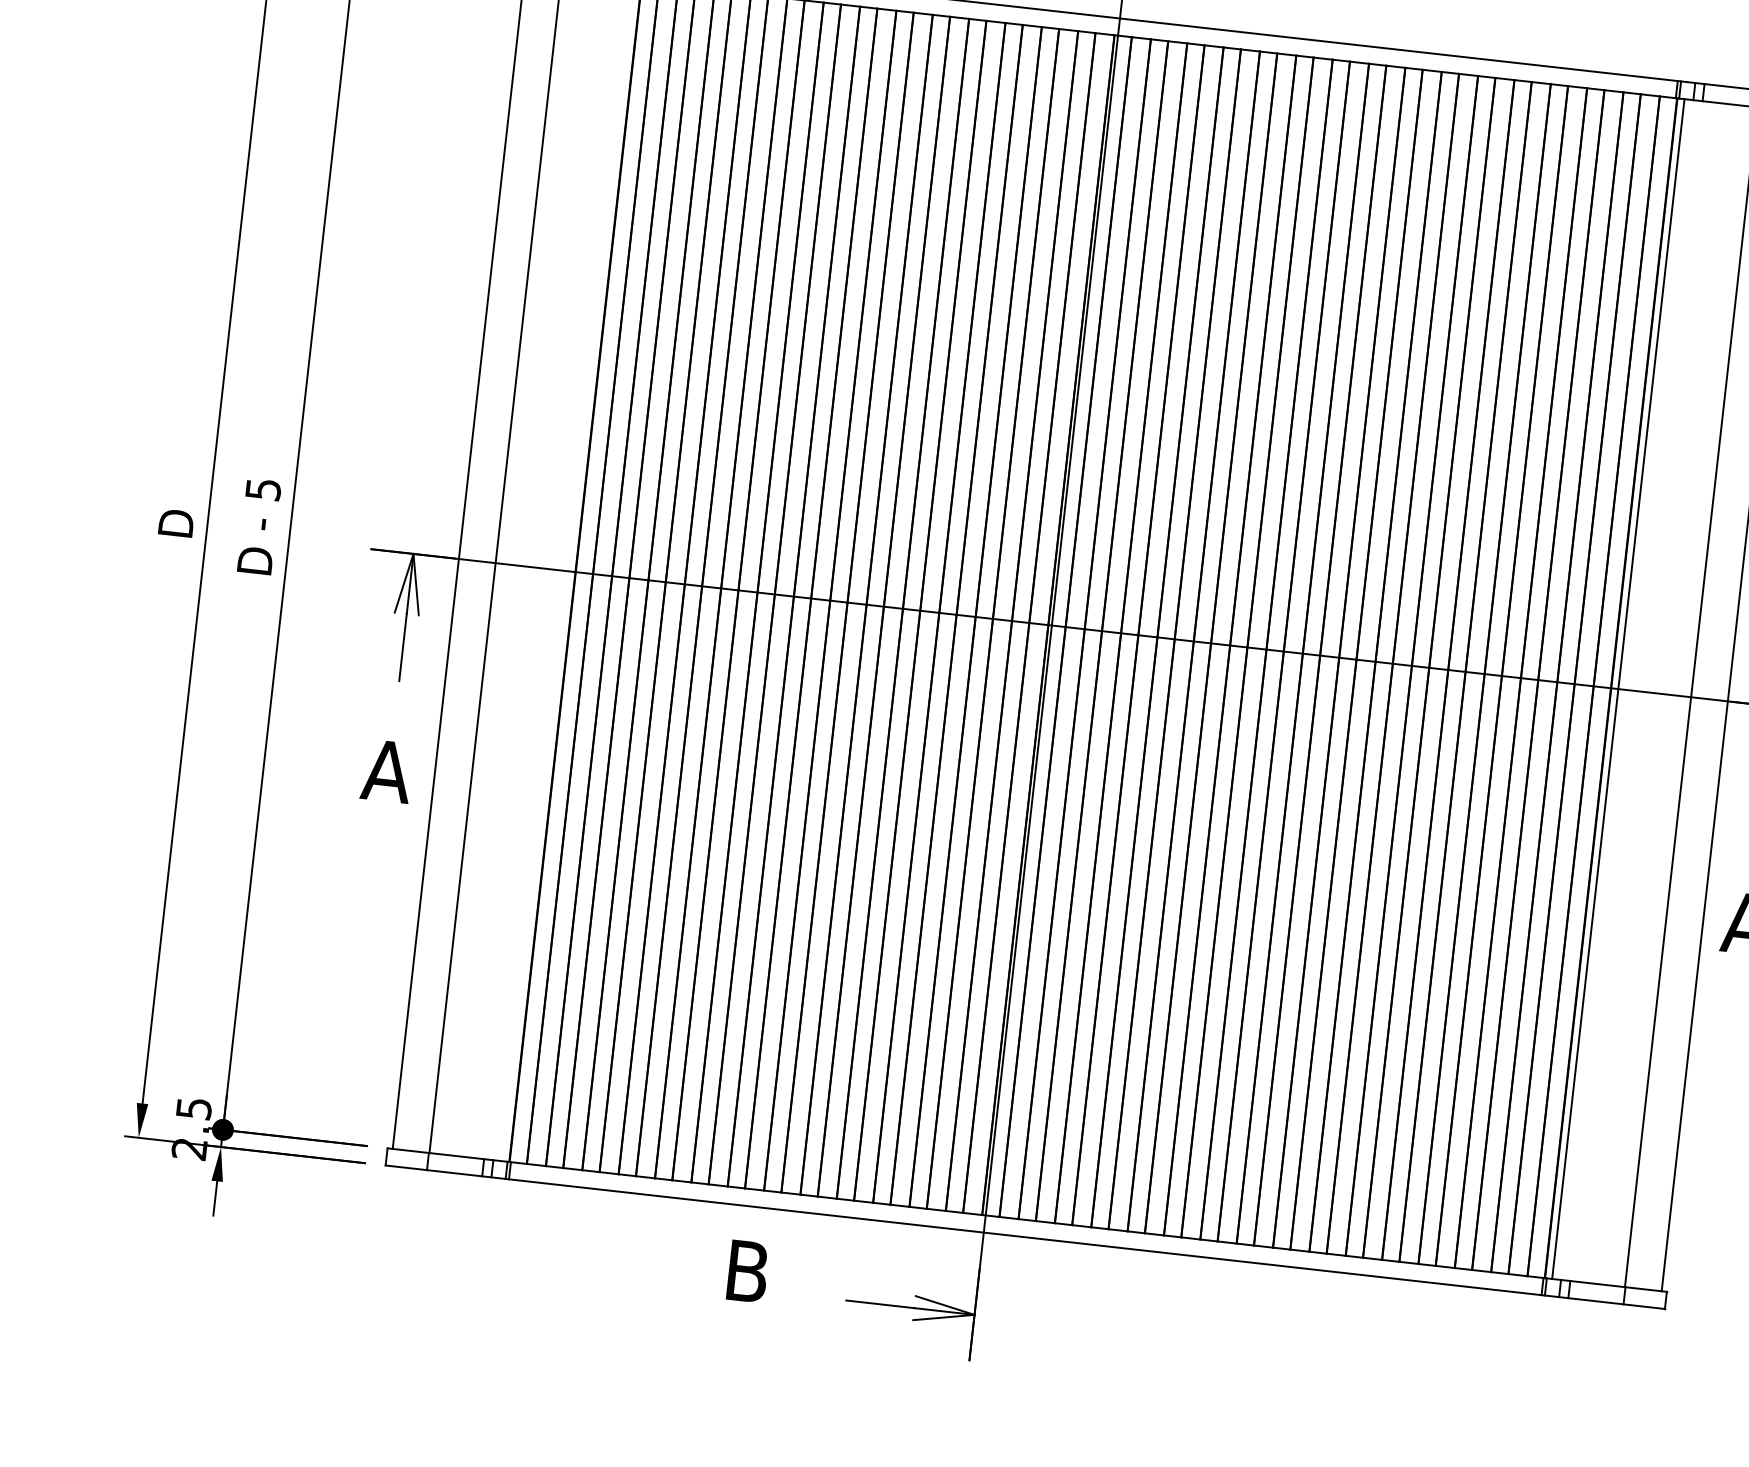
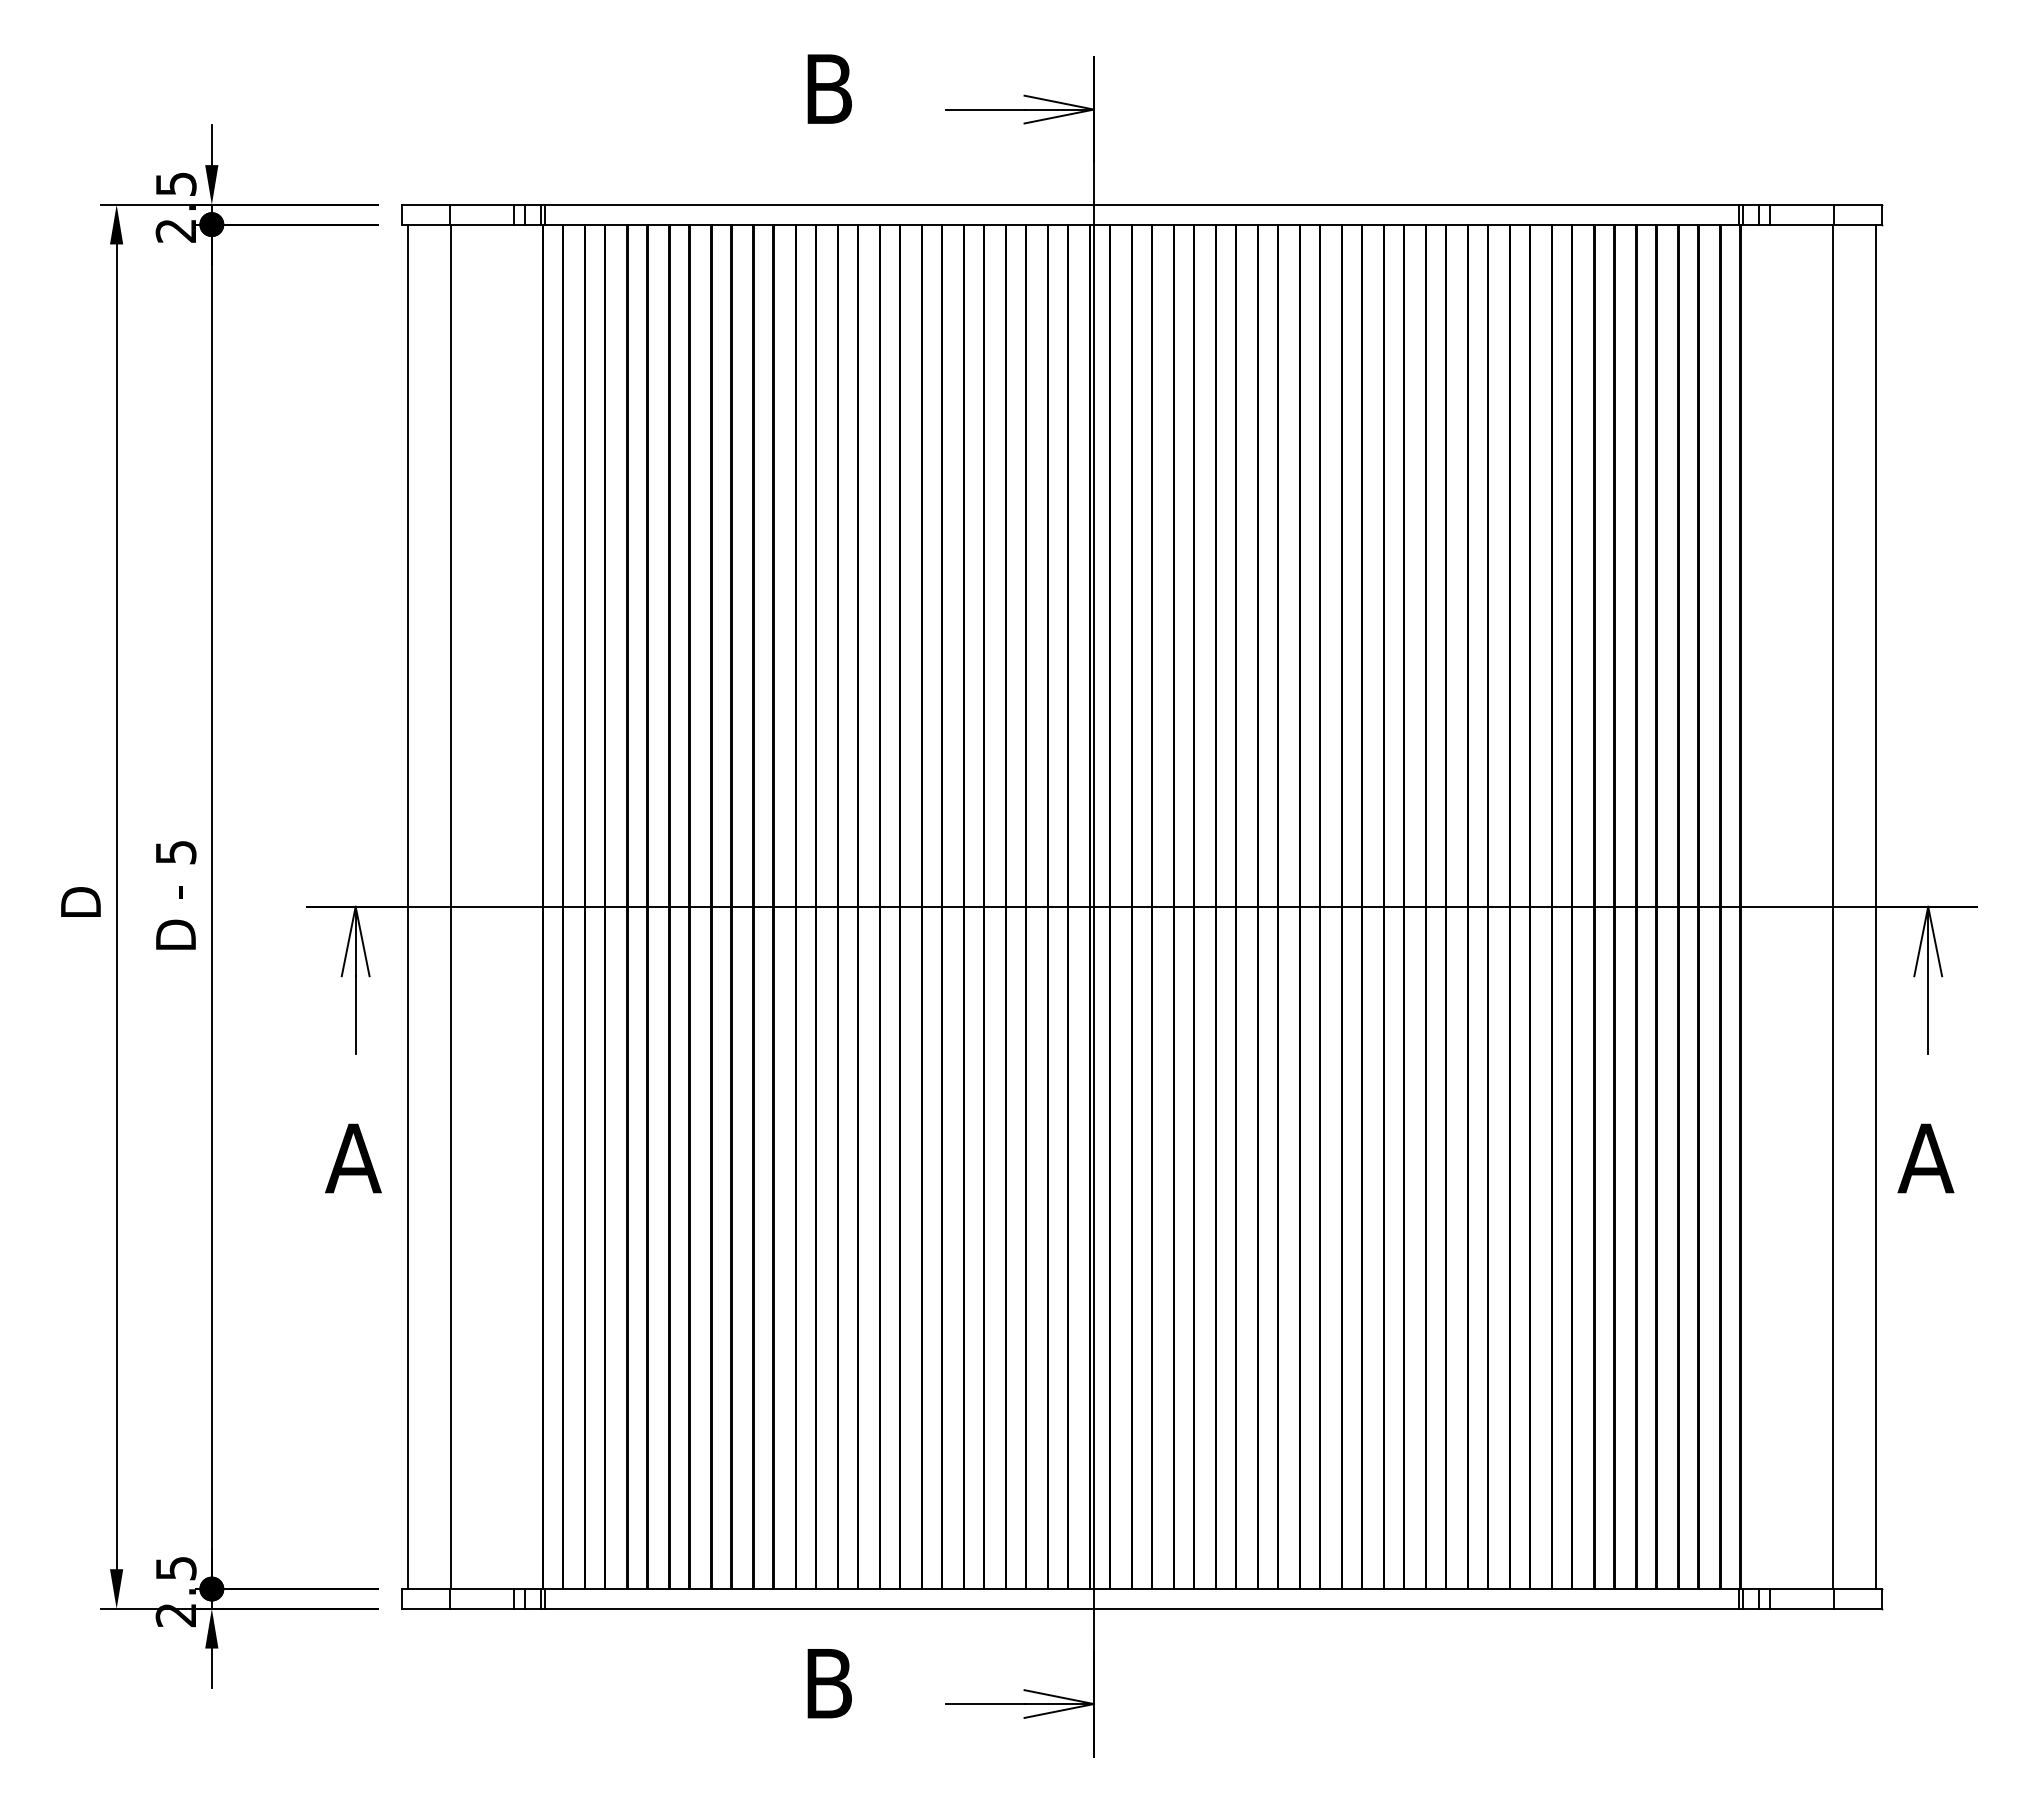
line: (1618, 688) -> (1749, 906), removed

